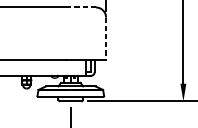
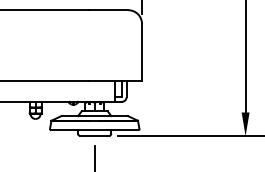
line: (81, 7) -> (108, 10), dashed -> solid
line: (106, 39) -> (142, 52), dashed -> solid

